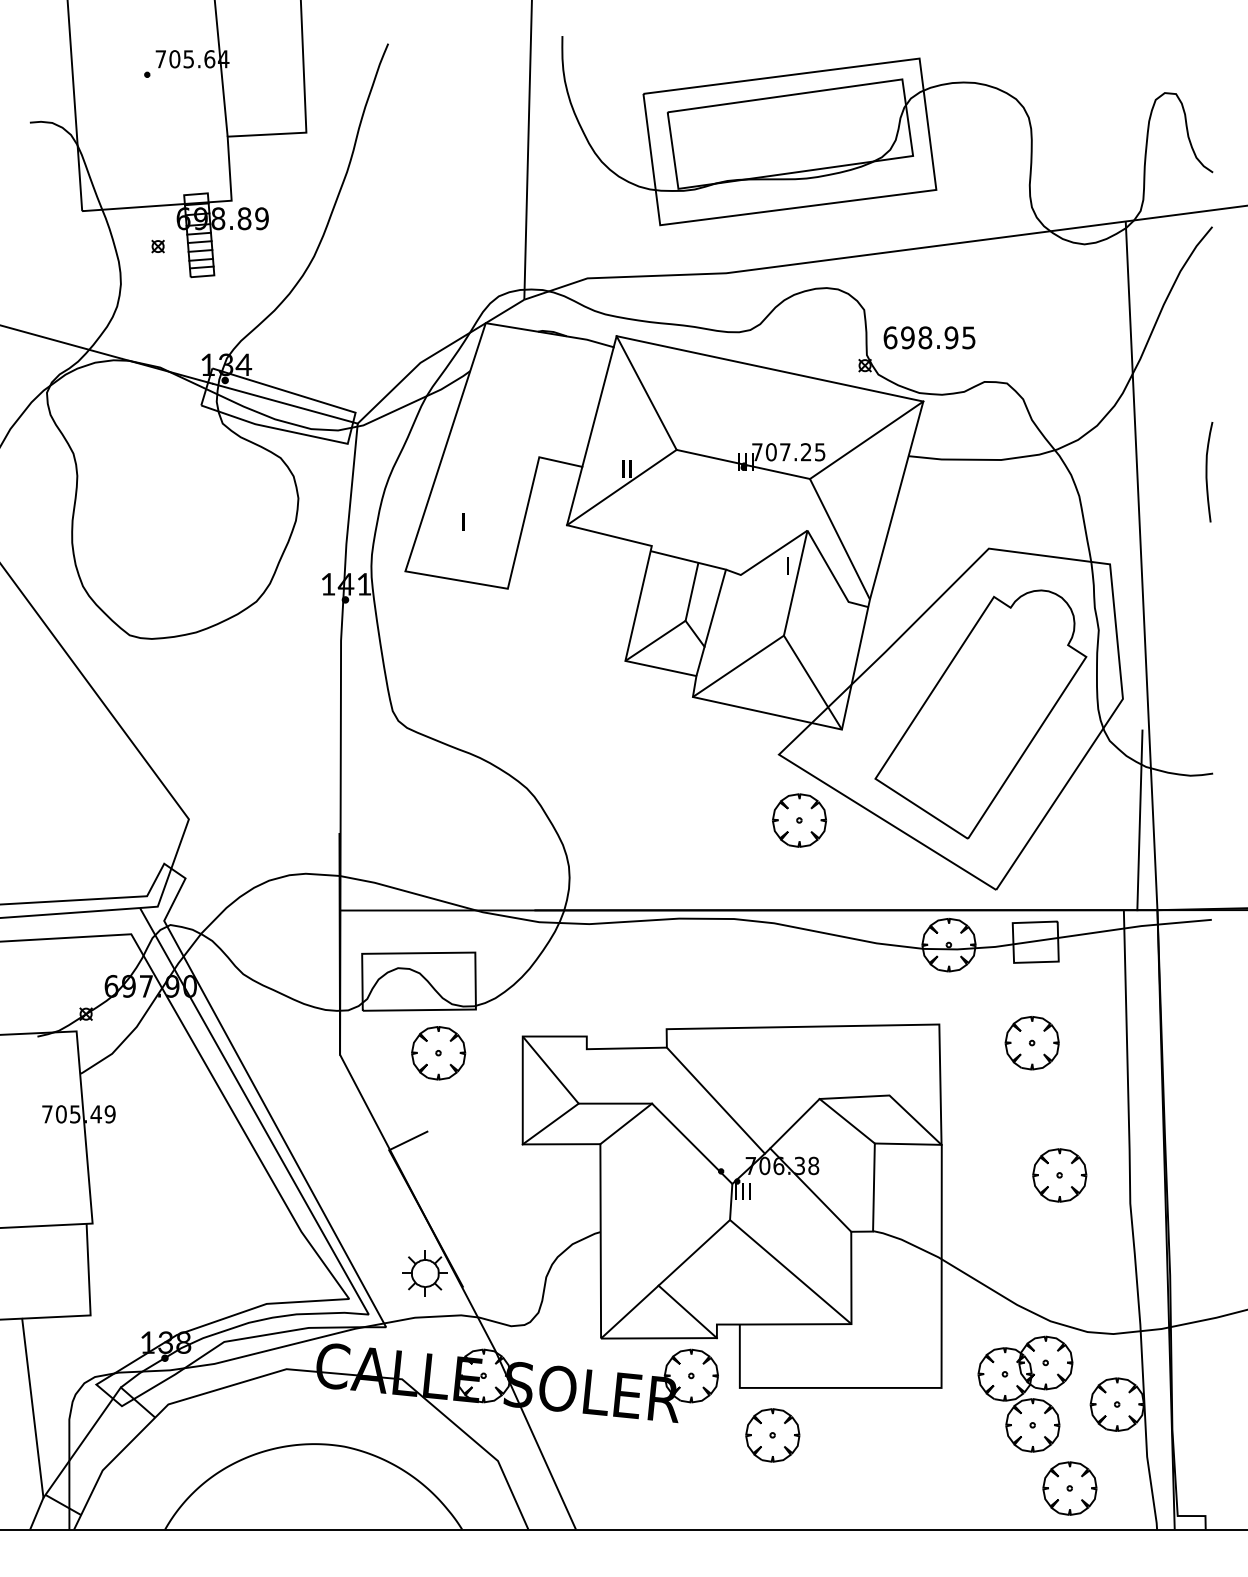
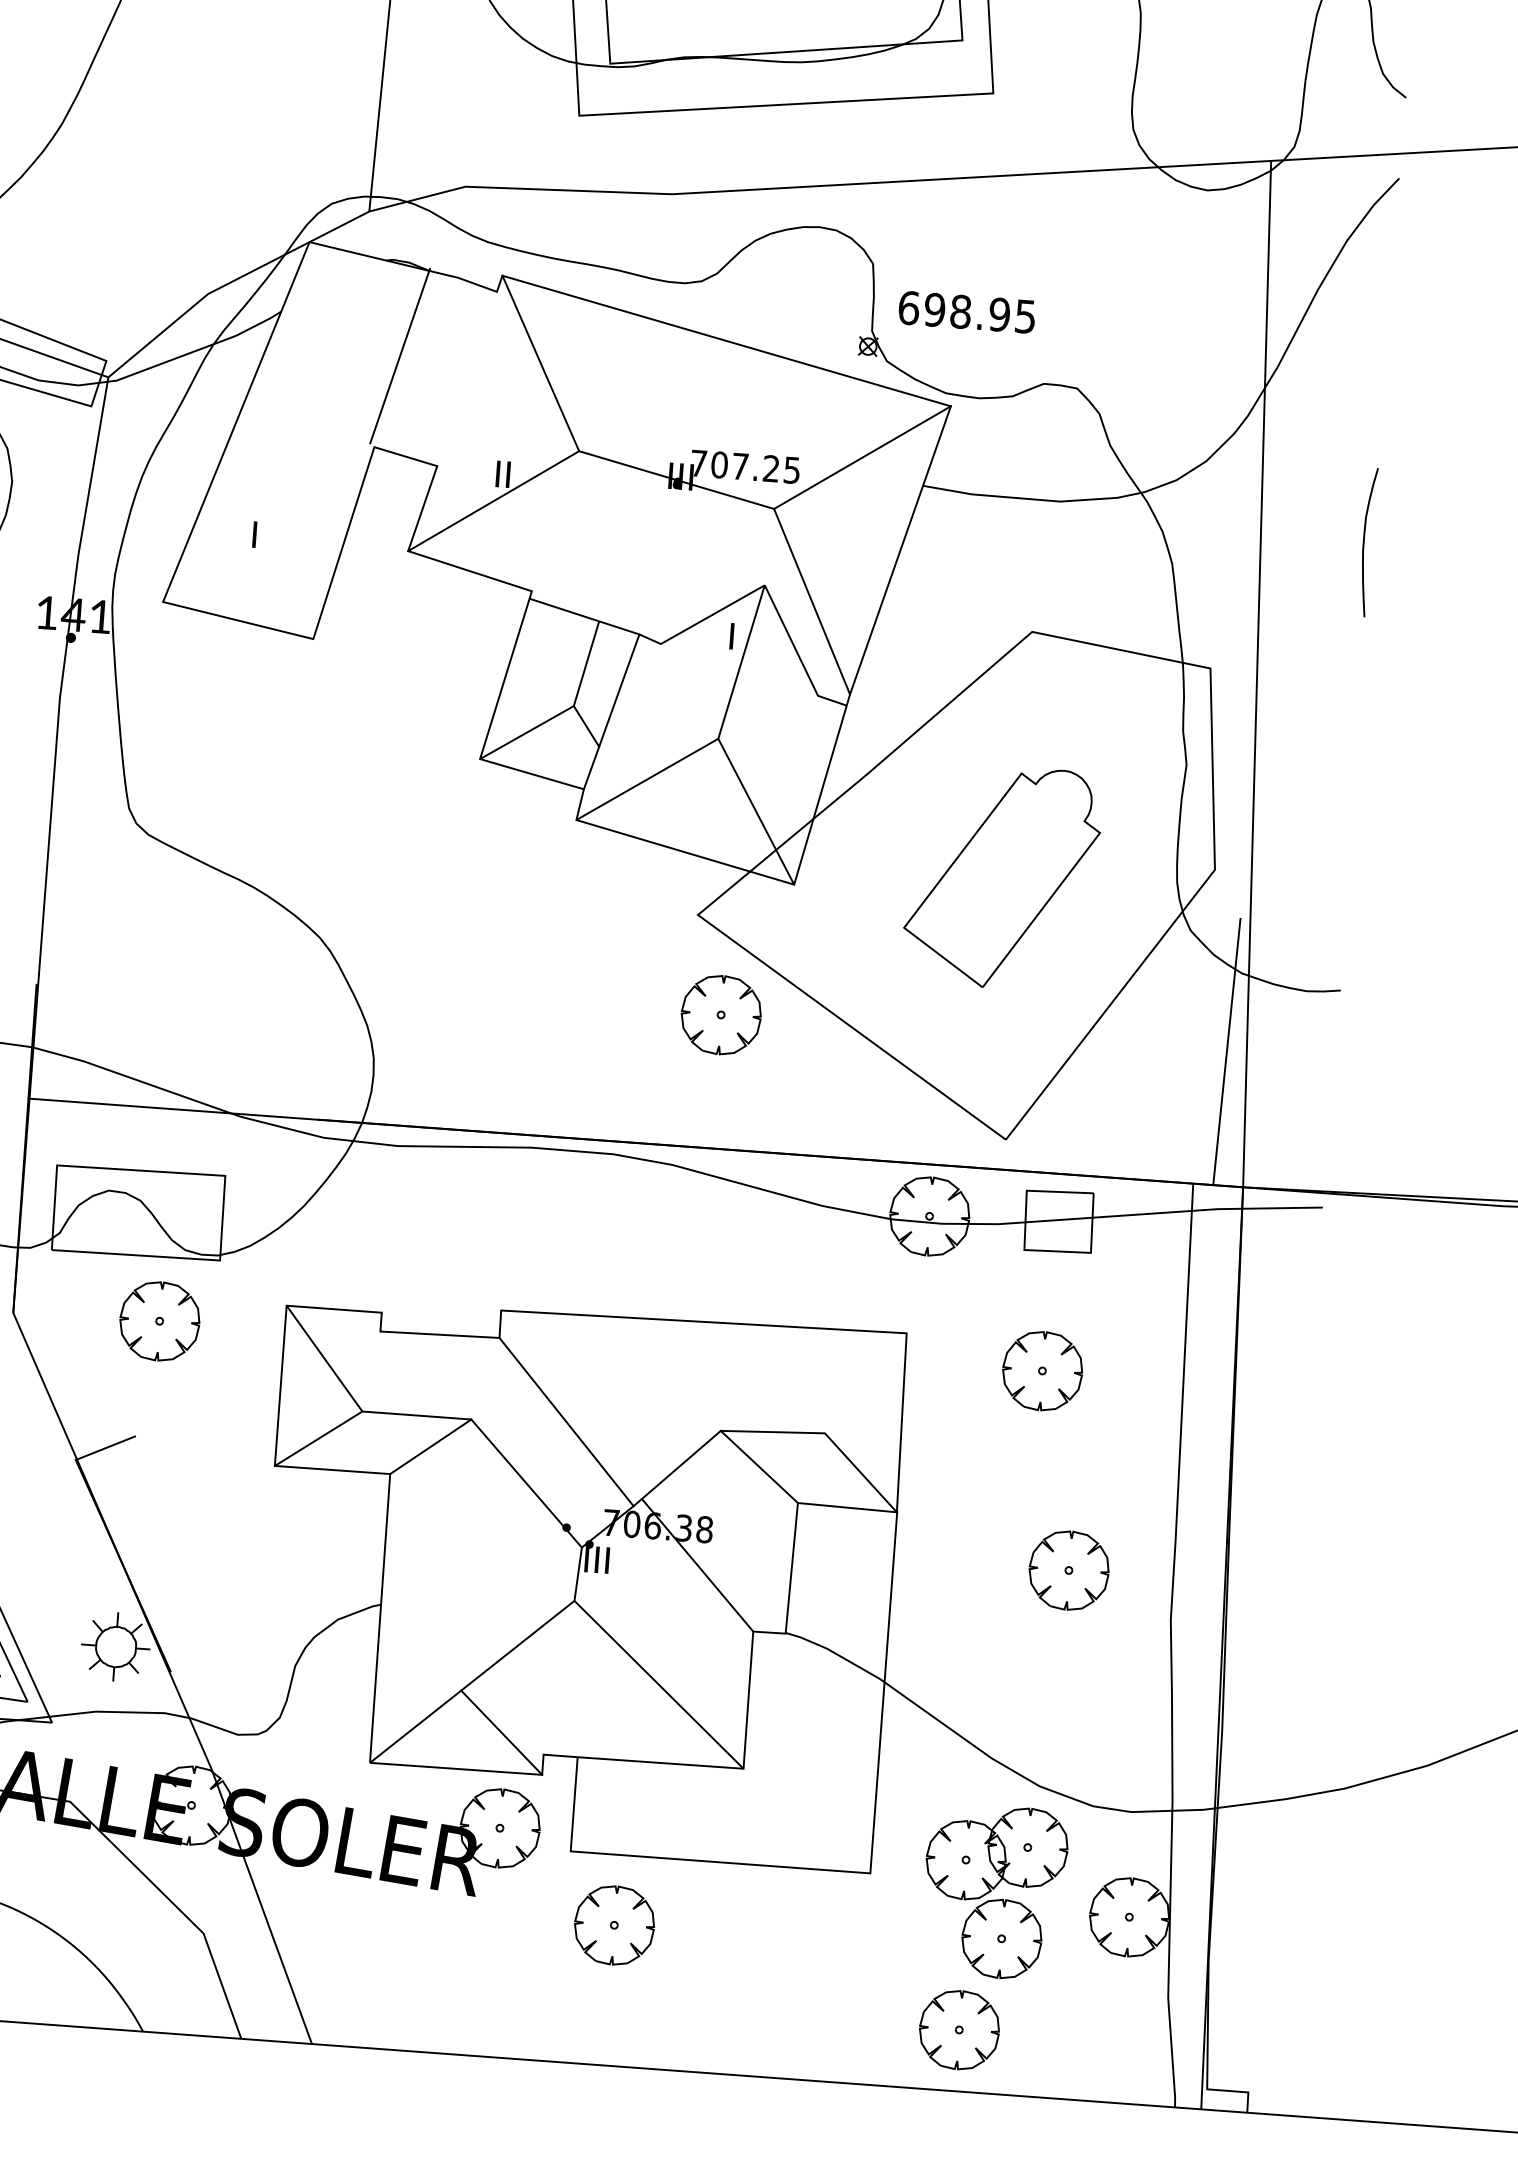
line: (597, 406) -> (399, 355), moved
part: (980, 714) -> (1001, 877), size x0.6
part: (1069, 1488) -> (958, 2030), moved

